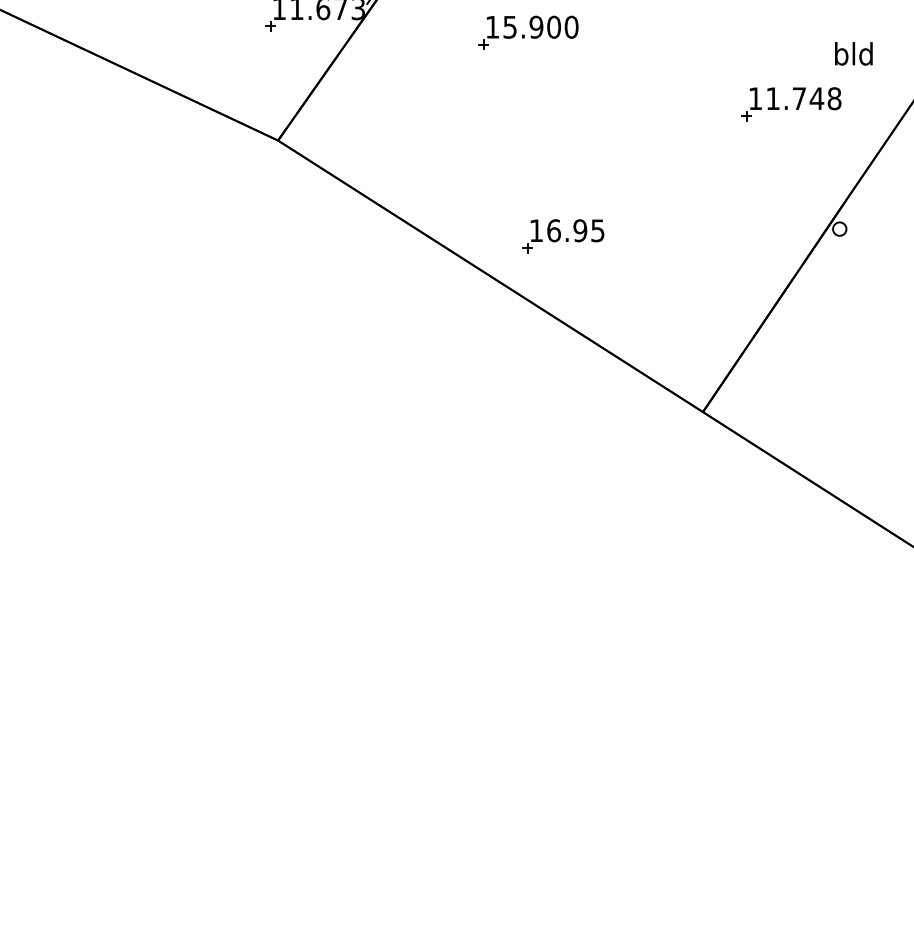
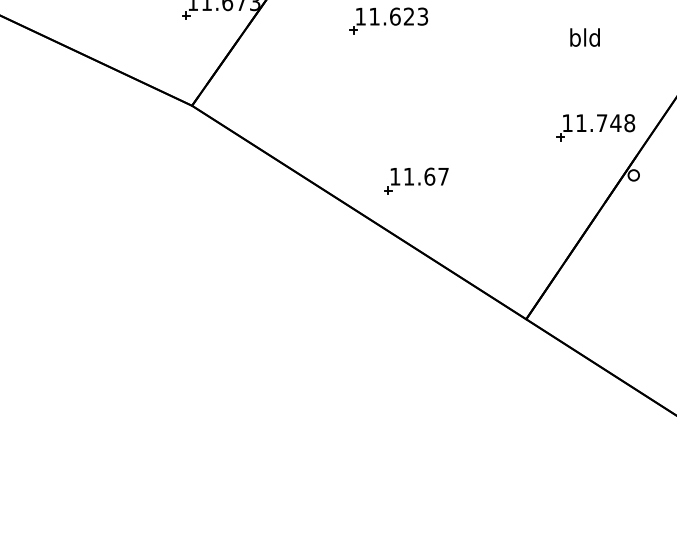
text: (540, 26) -> (398, 16), 15.900 -> 11.623
text: (853, 53) -> (584, 37), moved
part: (791, 104) -> (595, 127), moved
text: (575, 230) -> (425, 176), 16.95 -> 11.67

